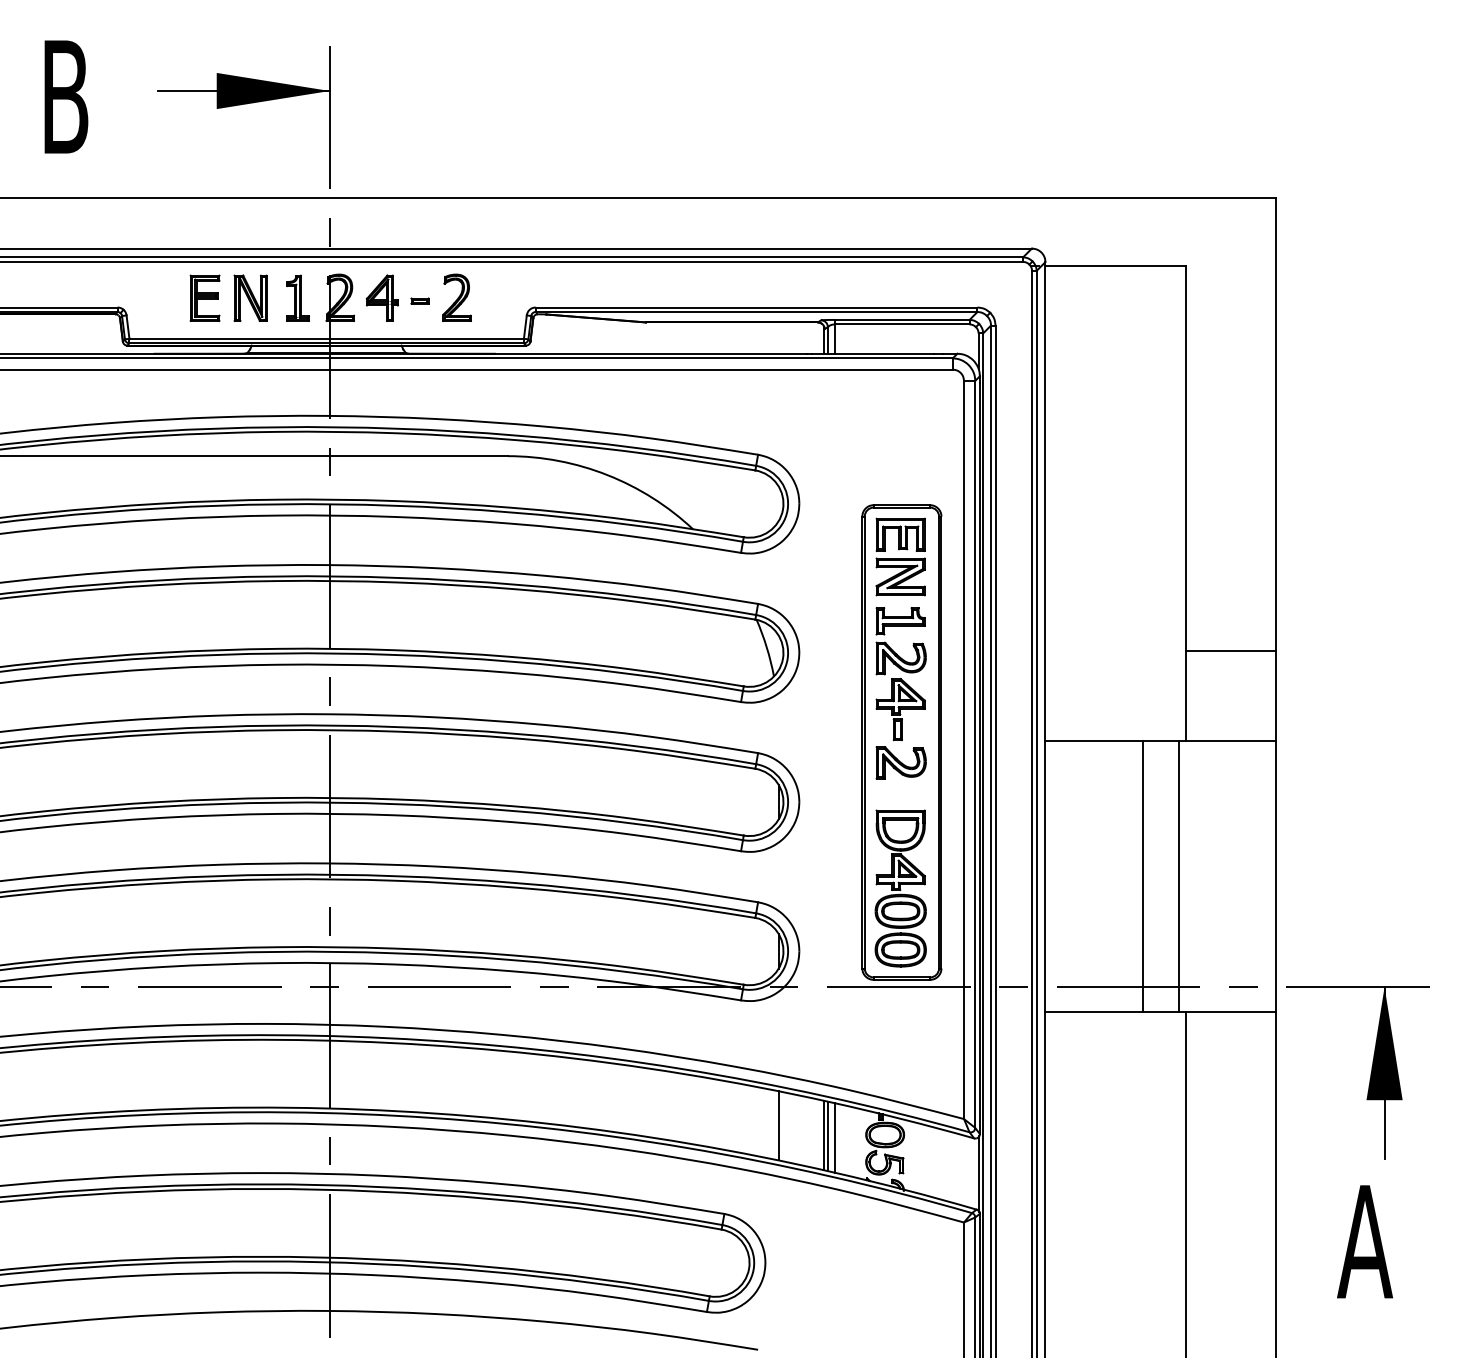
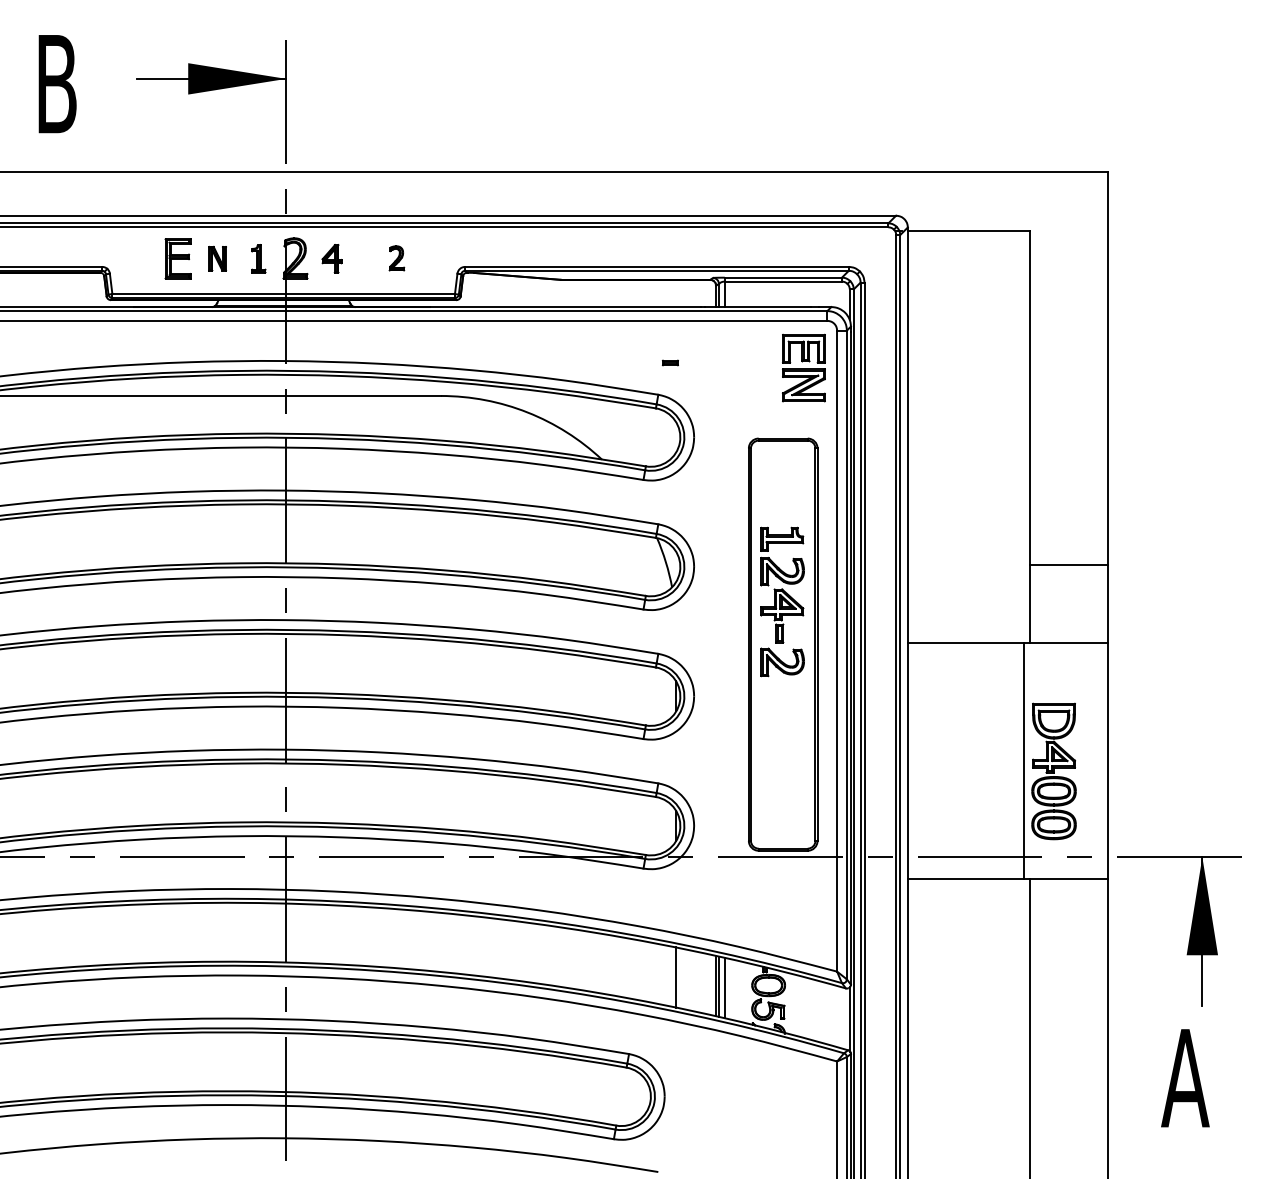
part: (250, 297) -> (217, 258), size x0.6
part: (297, 297) -> (258, 258), size x0.7
part: (382, 297) -> (332, 258), size x0.7
part: (456, 297) -> (396, 258), size x0.6
part: (419, 300) -> (669, 362), moved
part: (900, 556) -> (803, 367), moved
line: (1142, 876) -> (992, 761), removed
part: (900, 888) -> (1053, 771), moved

